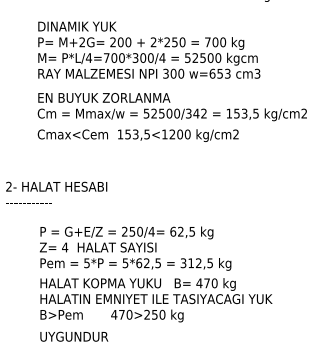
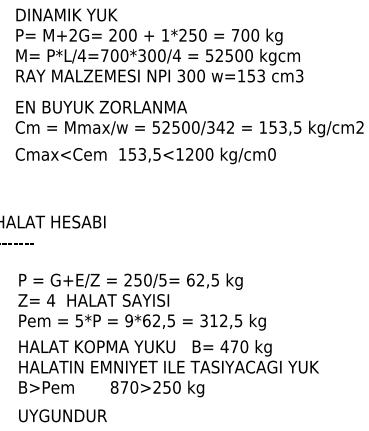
text: (153, 41) -> (165, 34), 2*250 -> 1*250
text: (212, 73) -> (241, 75), w=653 -> w=153
text: (236, 134) -> (272, 154), kg/cm2 -> kg/cm0
text: (151, 231) -> (162, 279), 250/4= -> 250/5=
text: (125, 262) -> (129, 319), 5*62,5 -> 9*62,5
text: (113, 314) -> (113, 387), 470>250 -> 870>250

